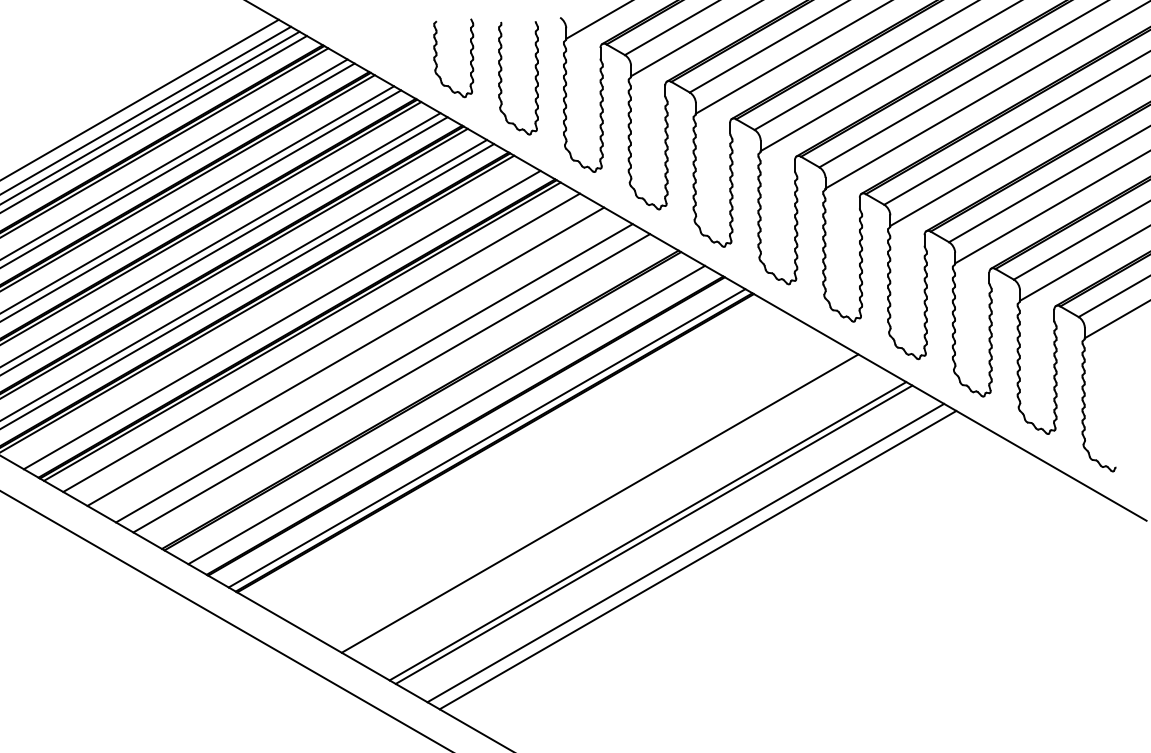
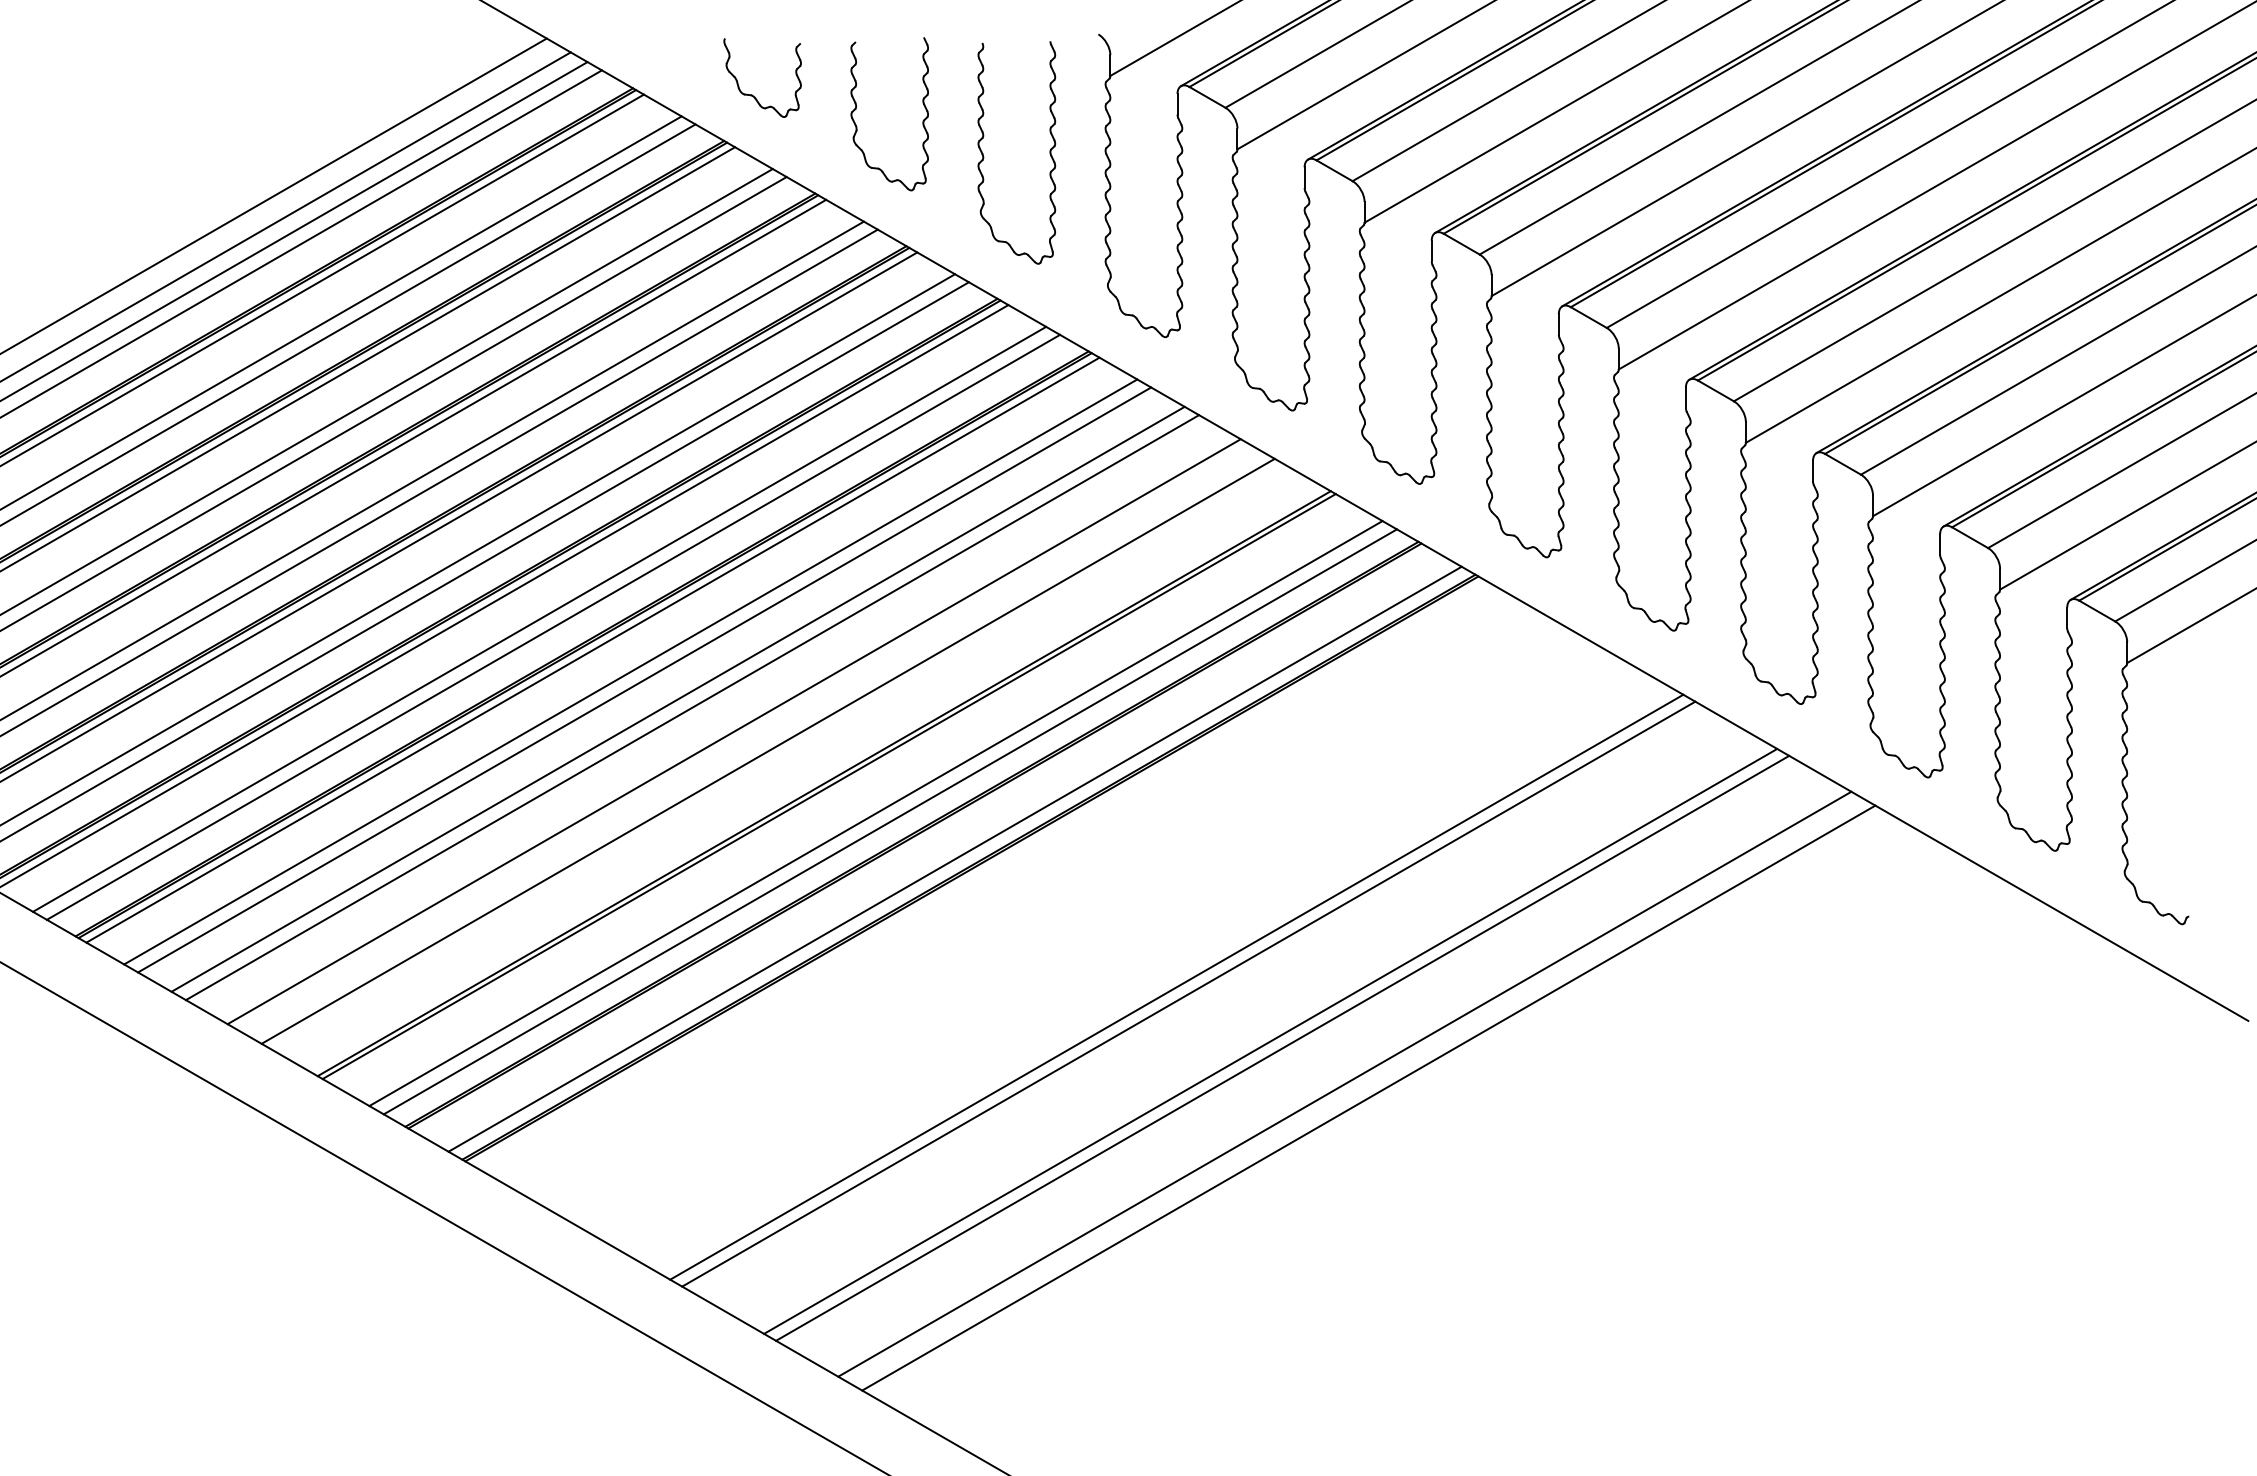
part: (383, 47) -> (752, 92), added
line: (274, 315) -> (538, 618), added
line: (328, 346) -> (644, 679), added
line: (352, 360) -> (691, 706), added
line: (453, 419) -> (889, 822), added
line: (605, 506) -> (1187, 992), added

